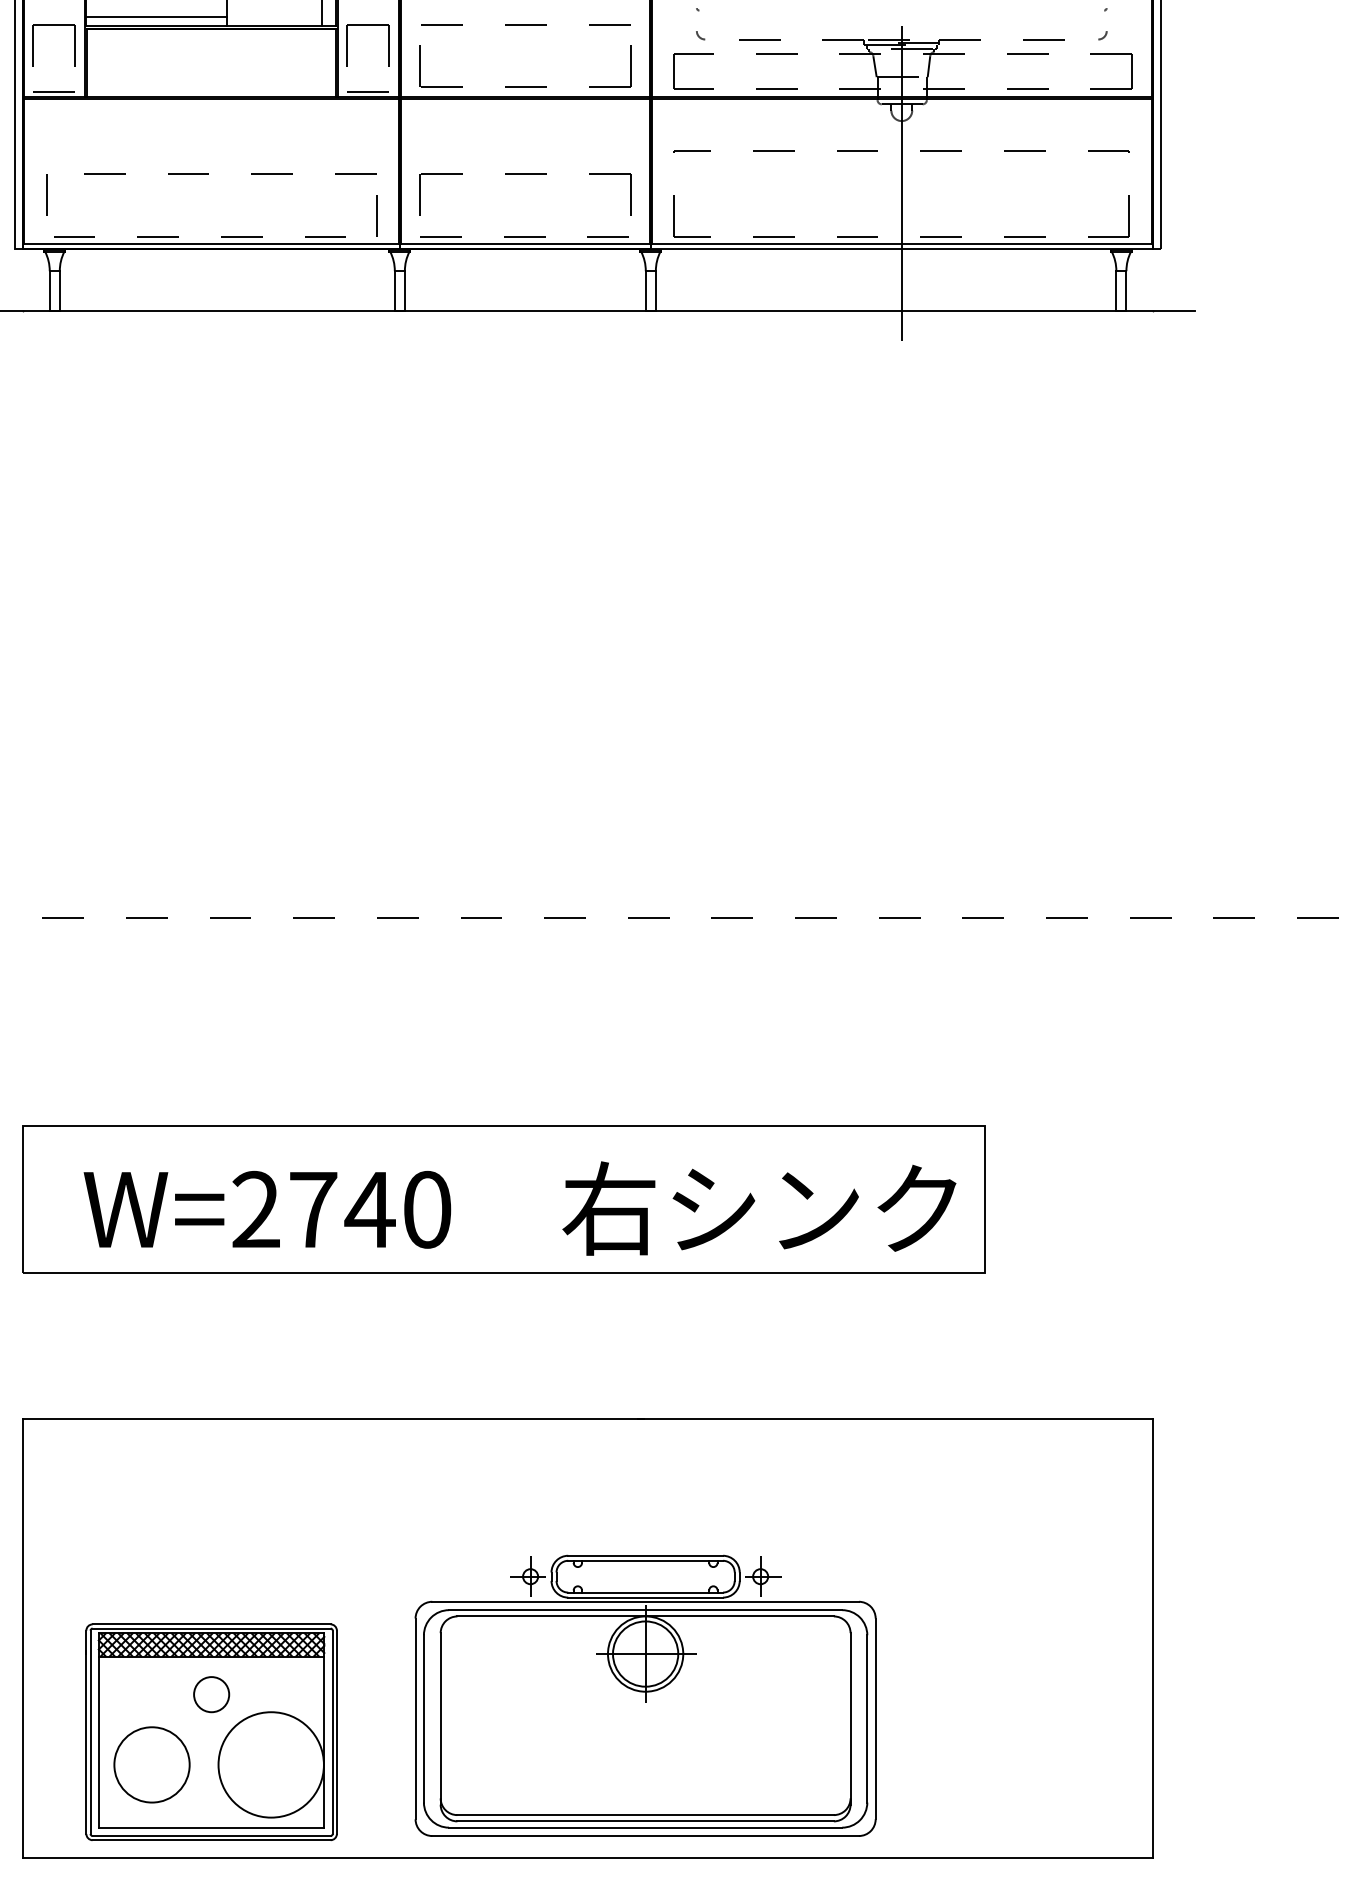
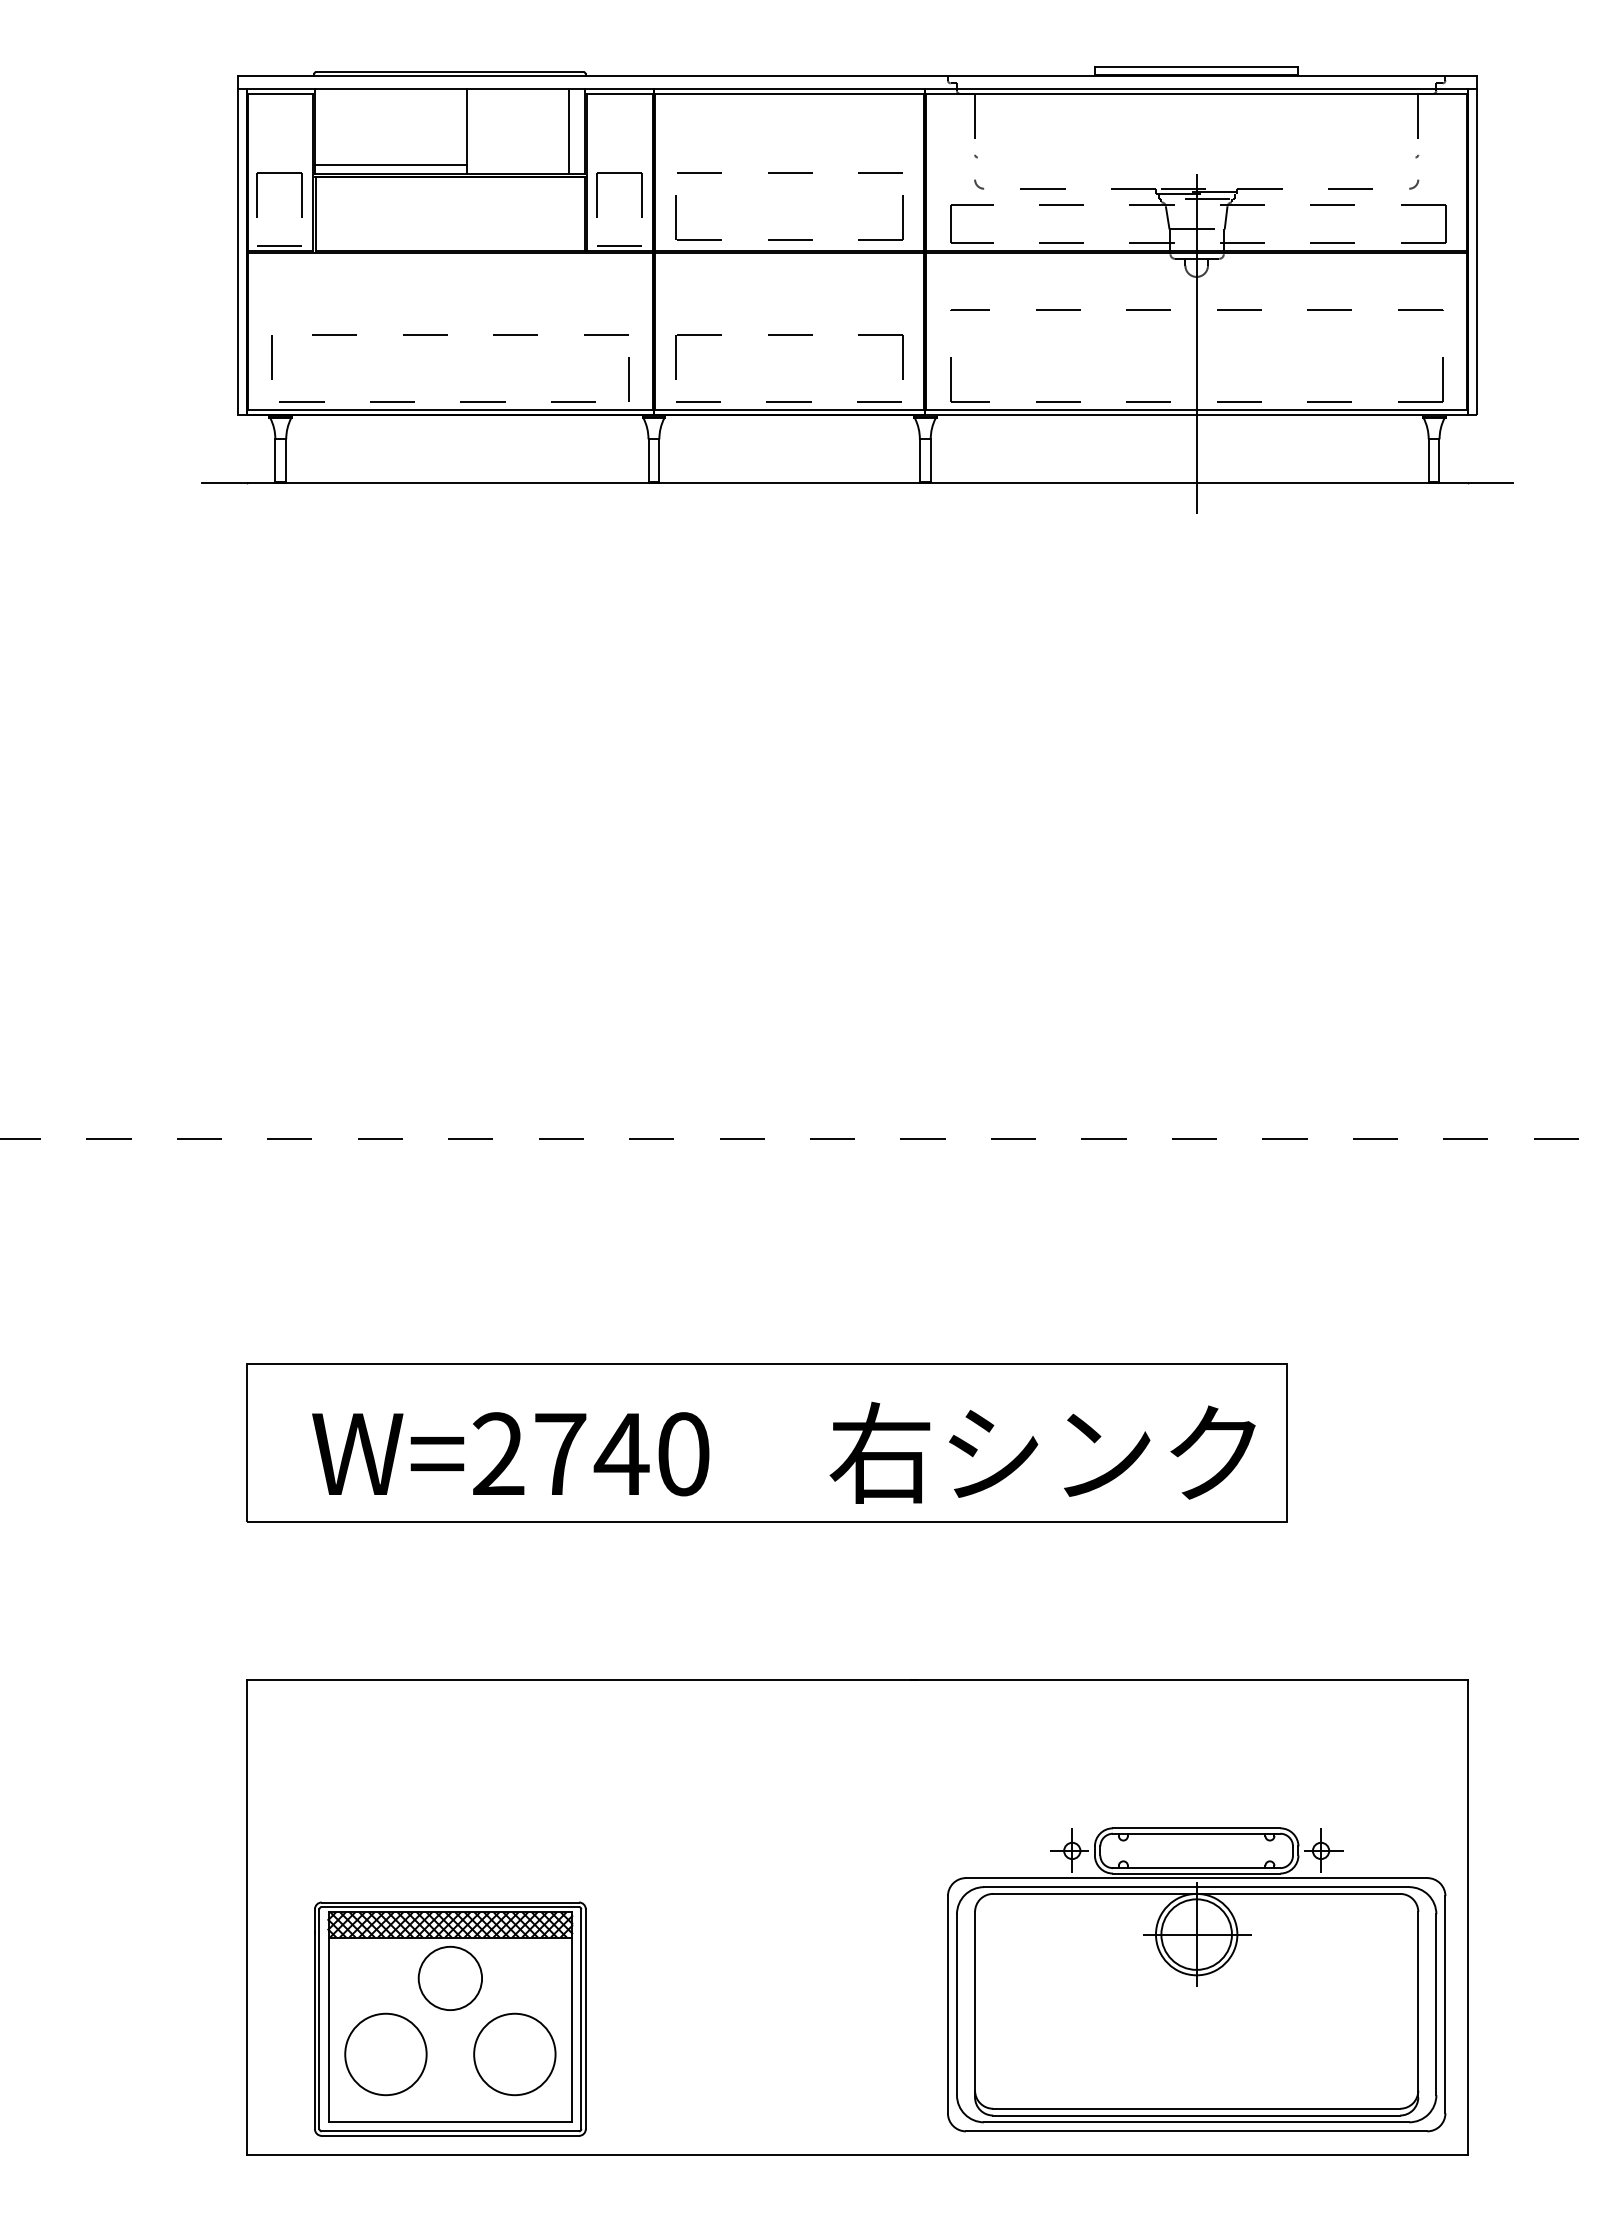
circle: (211, 1694) -> (450, 1978), size x1.67
part: (645, 1695) -> (1196, 1979), moved
circle: (270, 1764) -> (514, 2054), size x0.71

